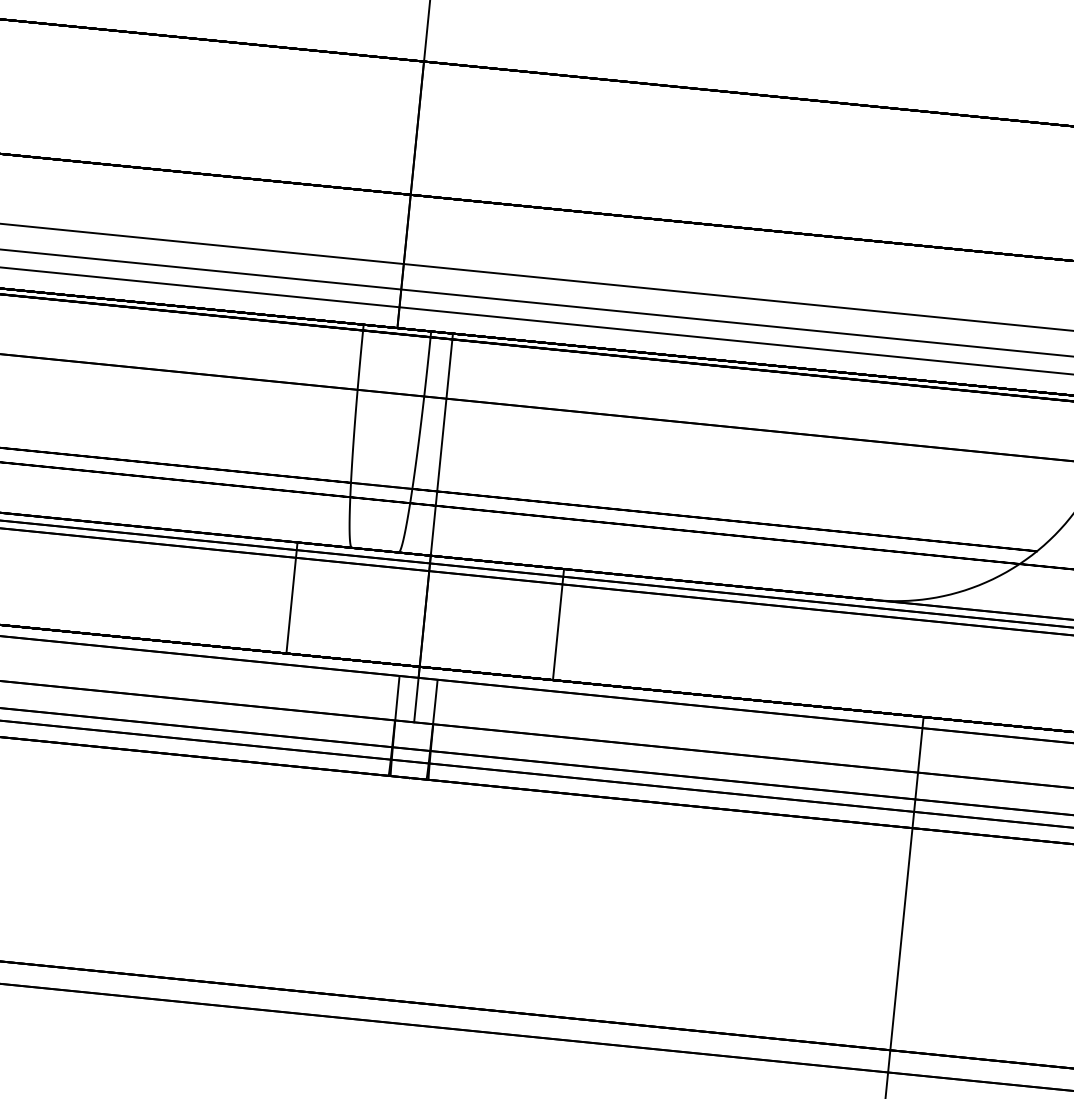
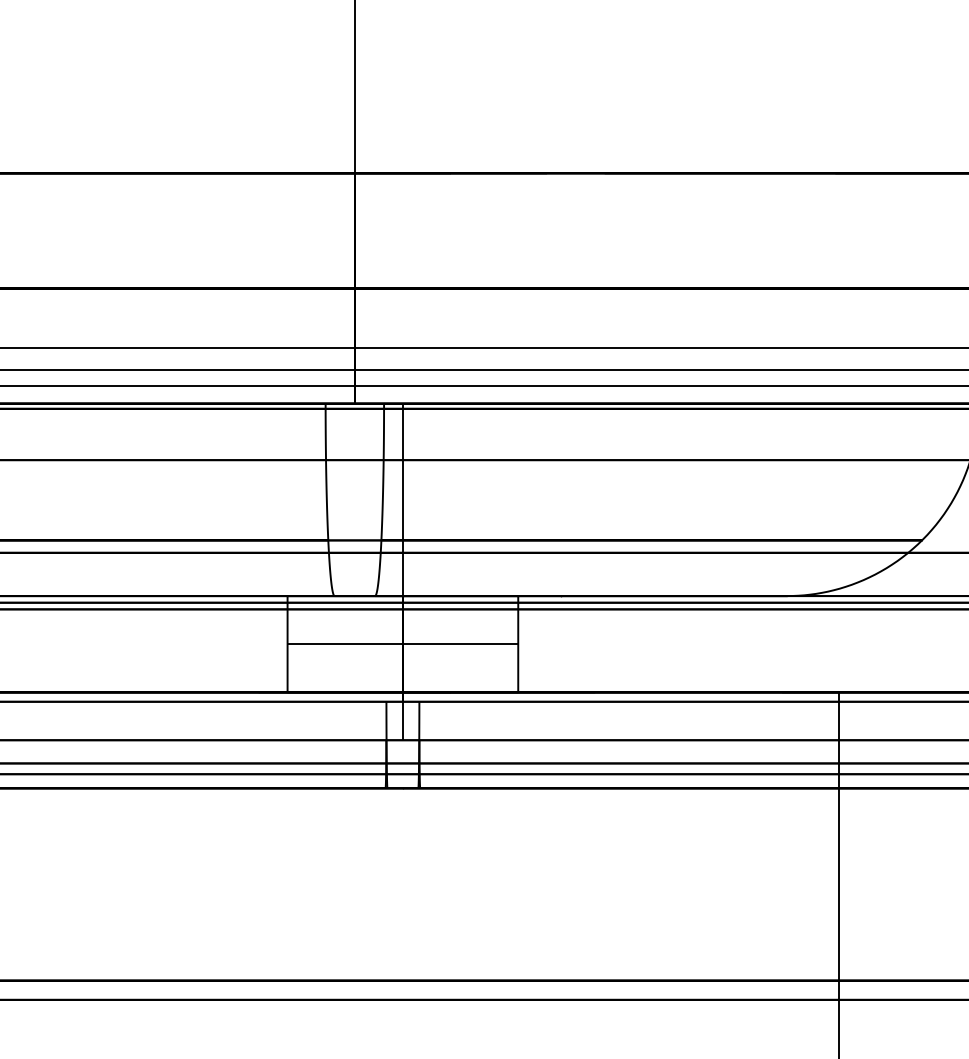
line: (424, 611) -> (402, 644), added

